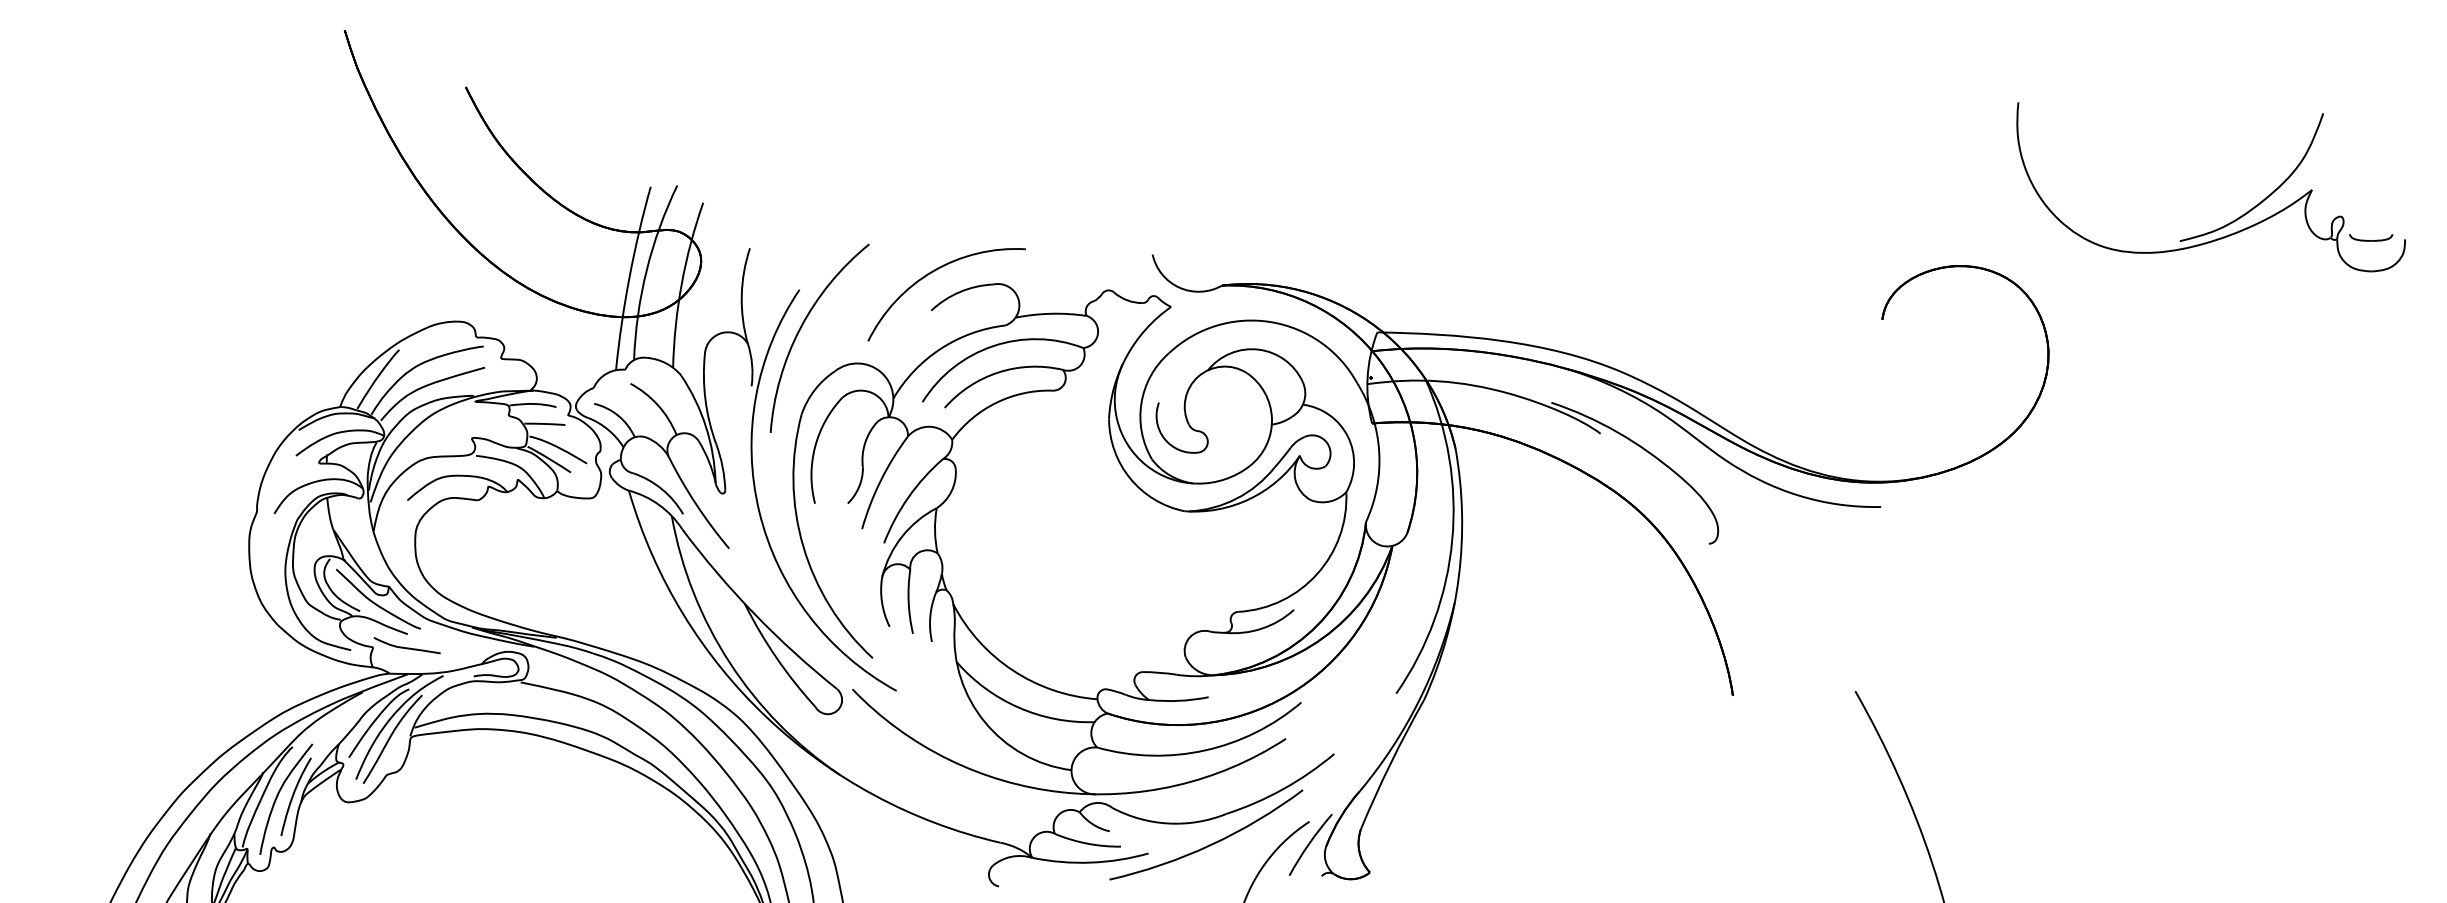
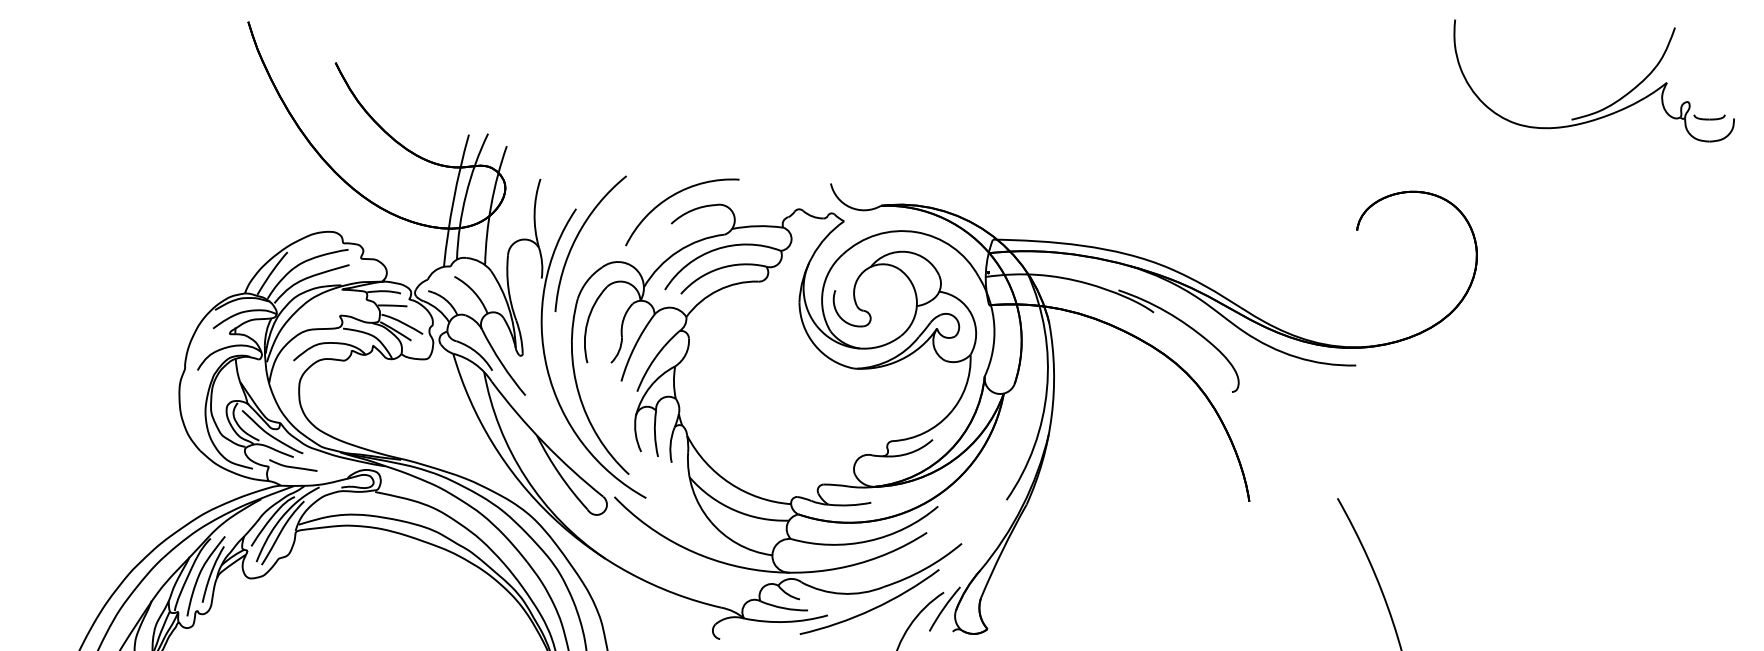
part: (2227, 223) -> (1605, 107), moved

